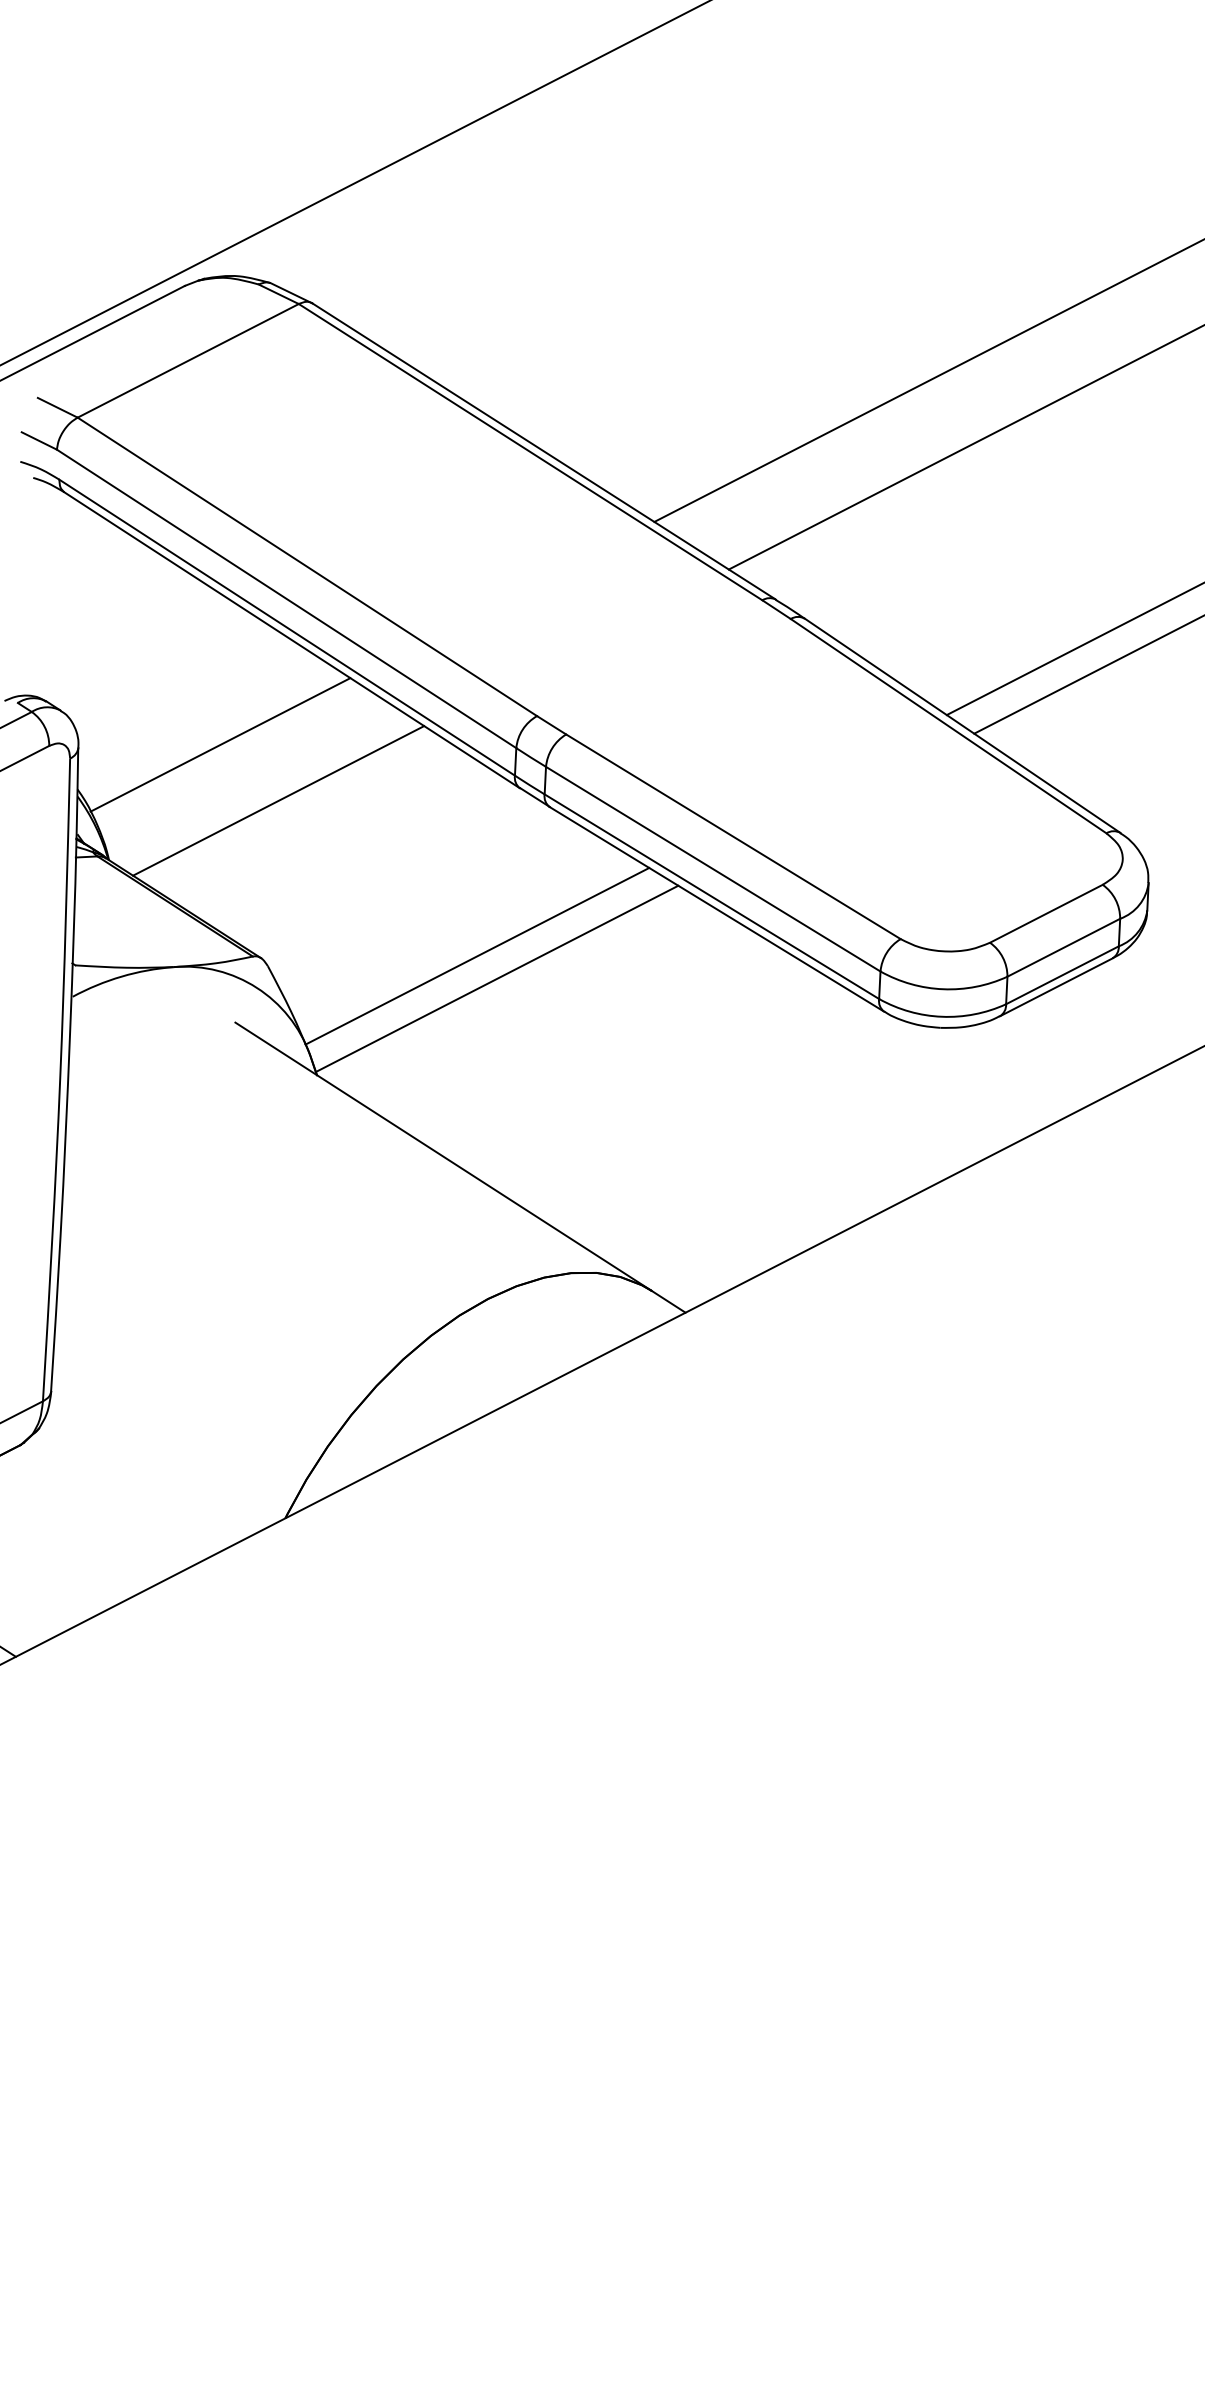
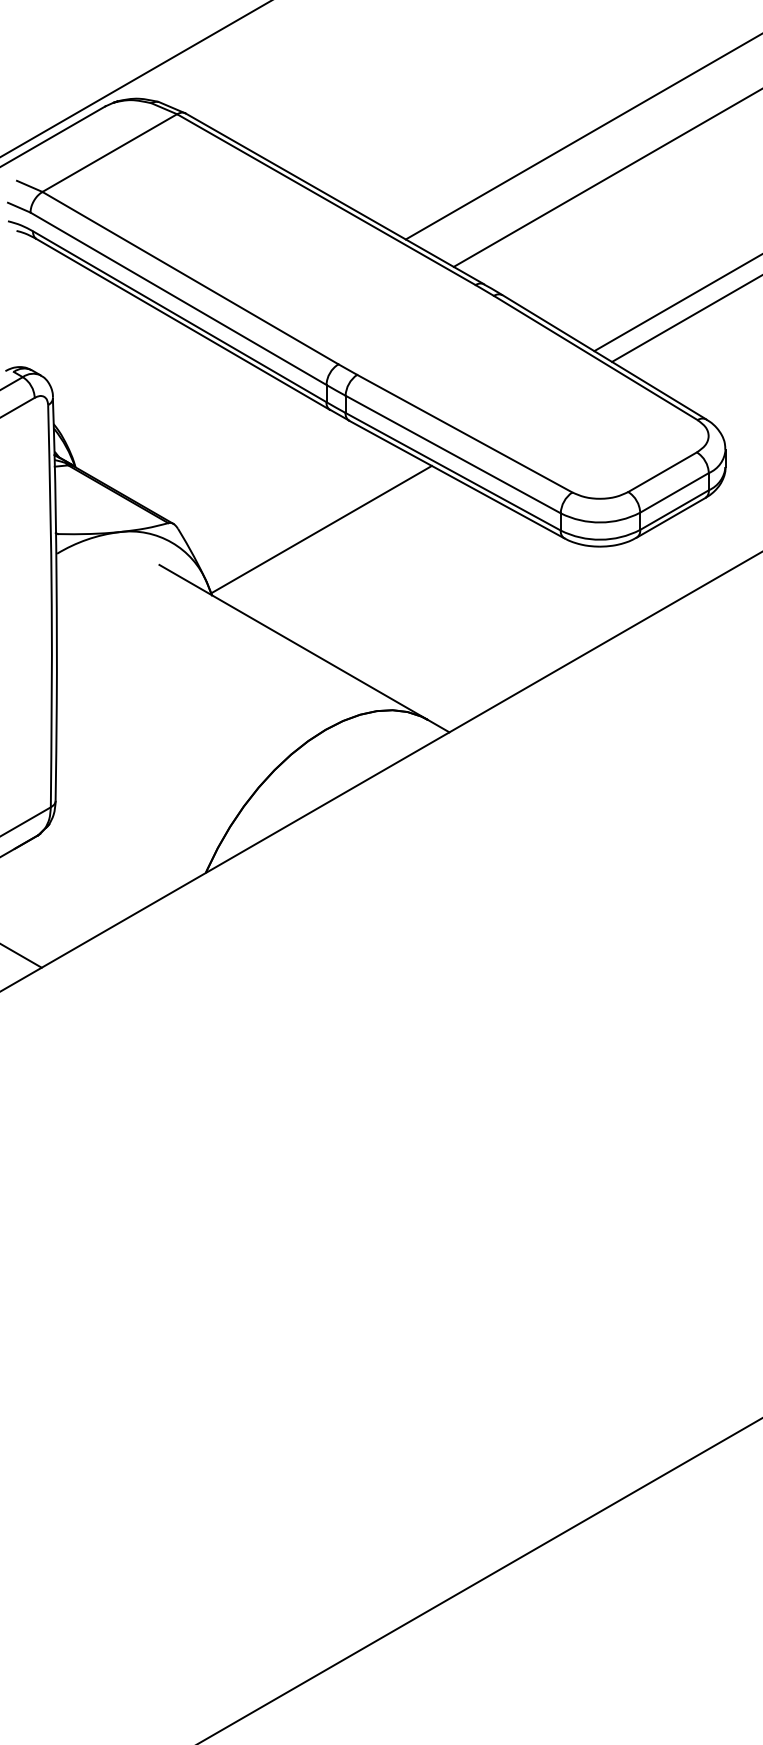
line: (220, 744) -> (141, 391), removed
line: (278, 799) -> (179, 424), removed
line: (477, 955) -> (308, 515), removed

